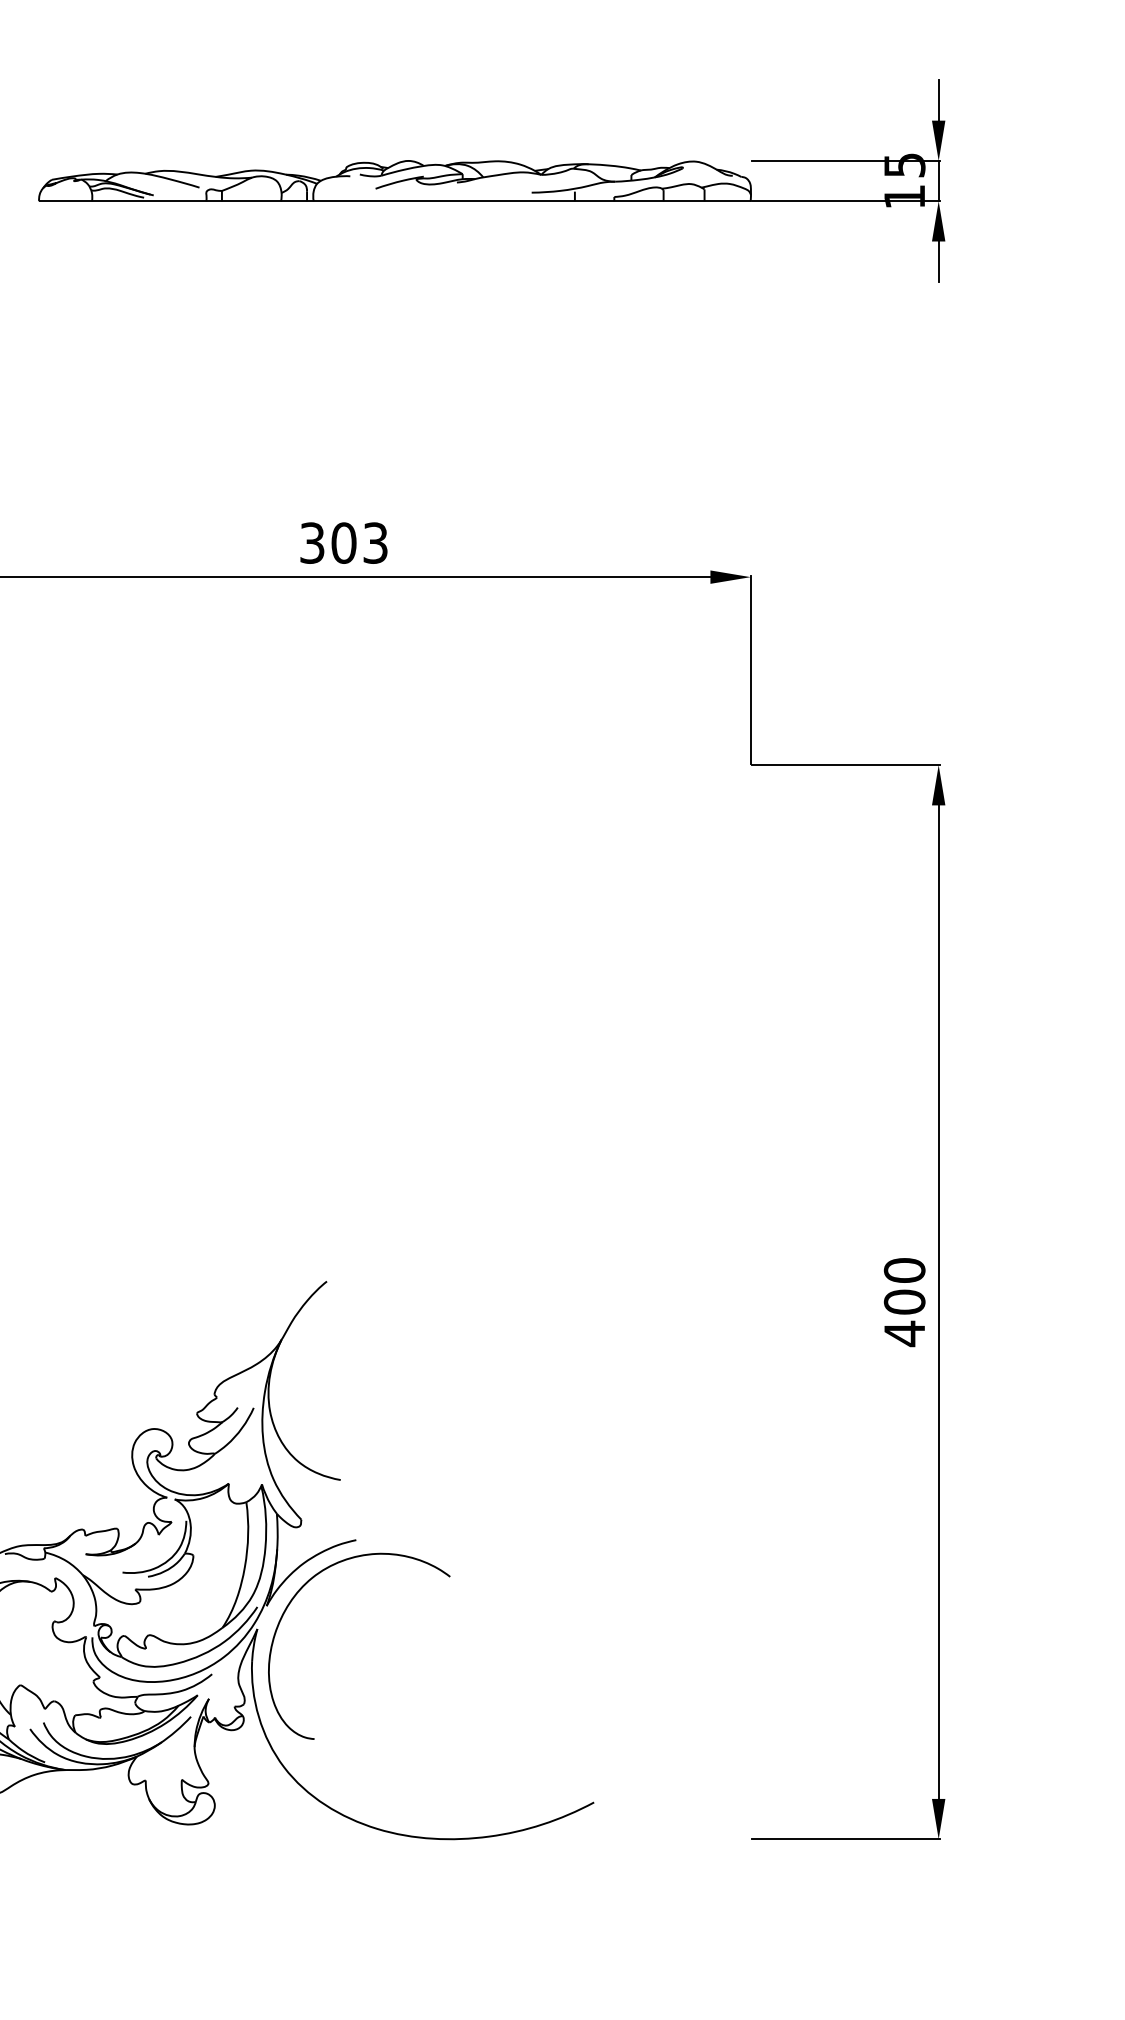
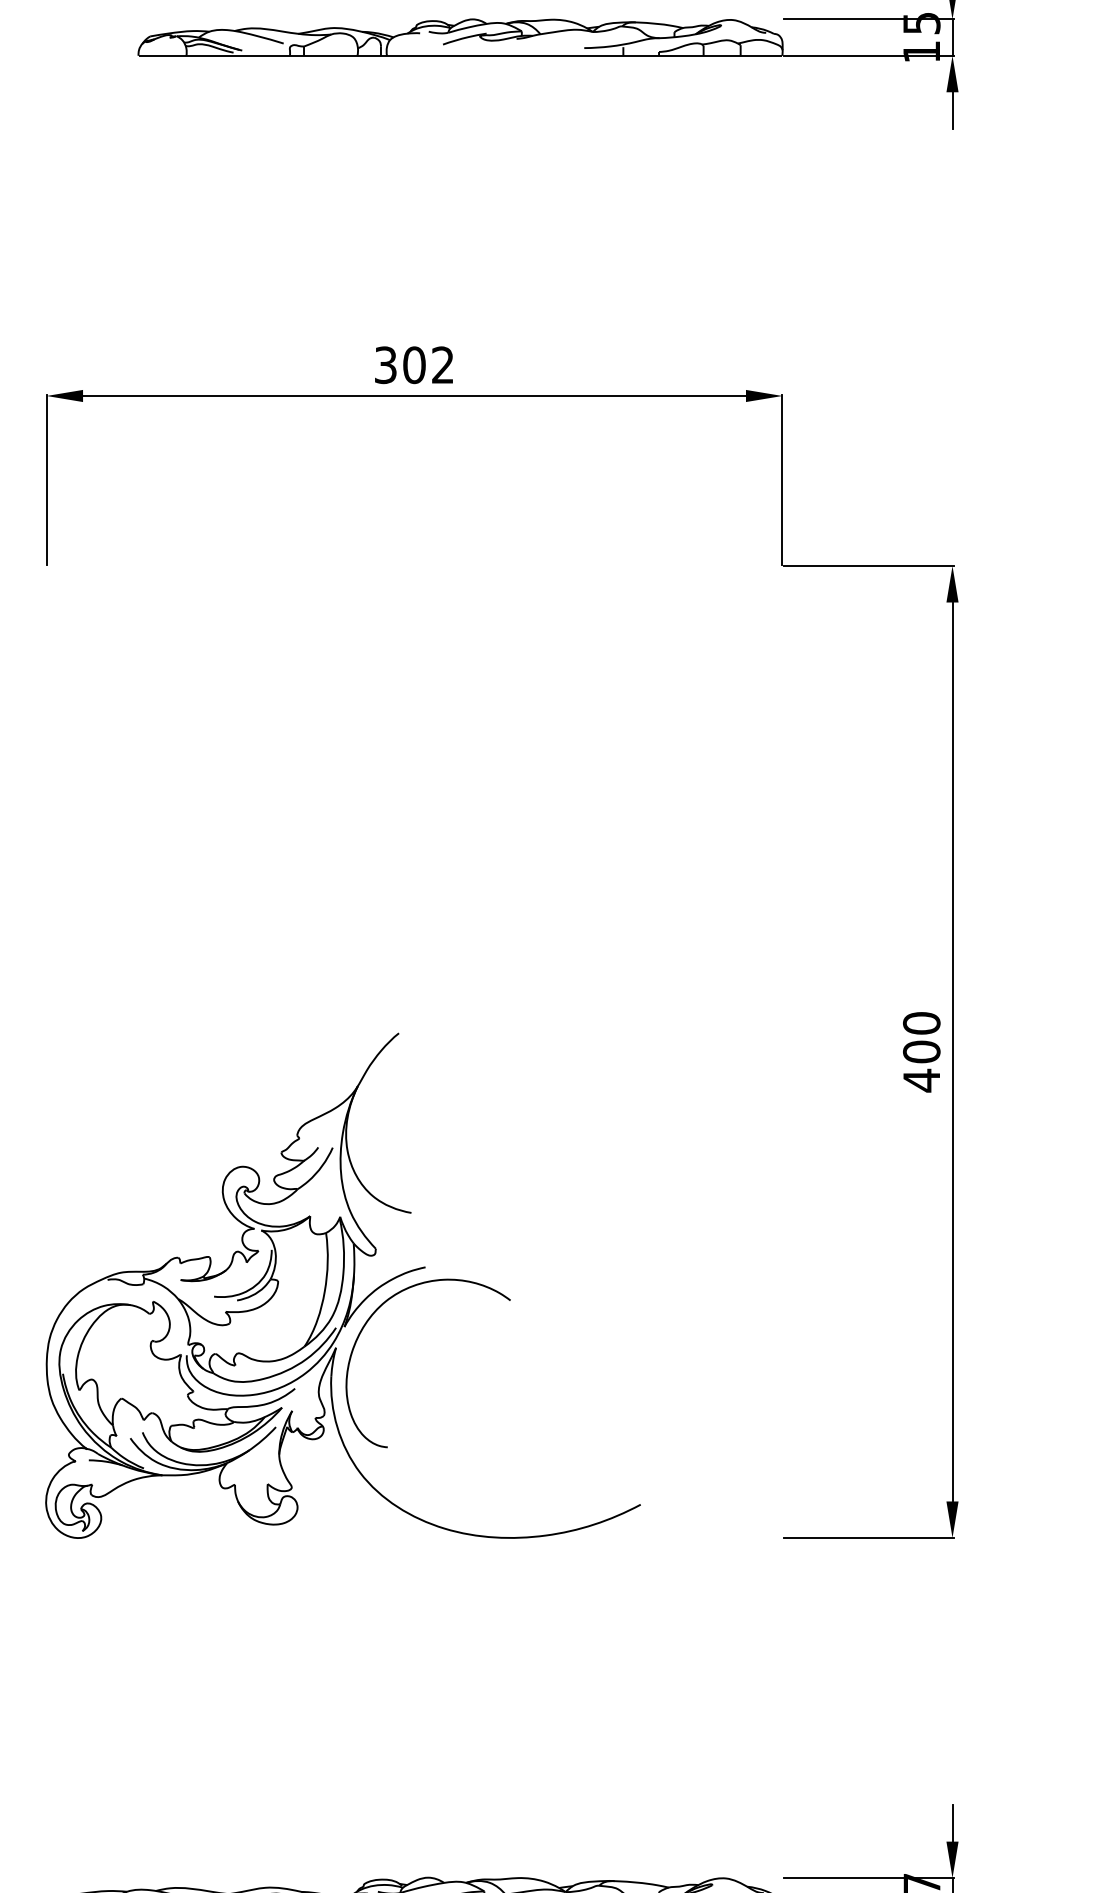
text: (375, 543) -> (442, 365), 303 -> 302

